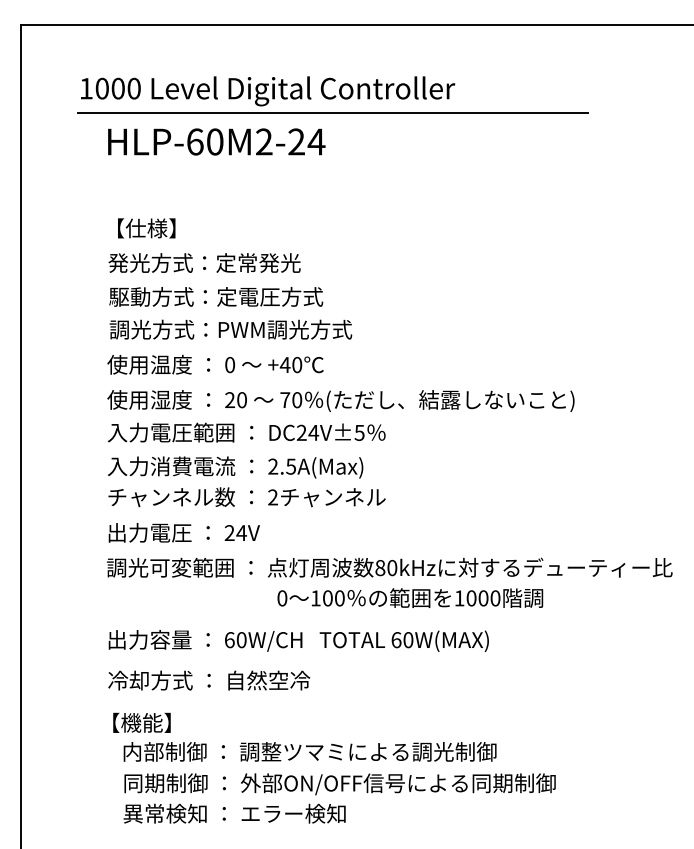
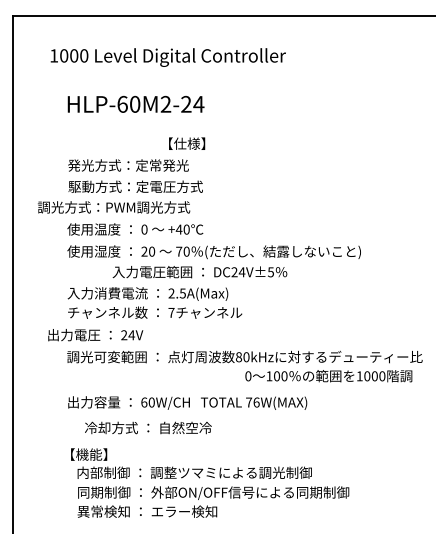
line: (333, 111) -> (209, 70), removed
text: (215, 140) -> (135, 103), moved
text: (147, 228) -> (187, 143), moved
text: (231, 329) -> (114, 207), moved
text: (245, 433) -> (199, 272), moved
text: (273, 496) -> (171, 312), 2 -> 7
text: (183, 533) -> (95, 335), moved
text: (409, 598) -> (328, 376), moved
text: (401, 640) -> (252, 402), 60W(MAX) -> 76W(MAX)
text: (209, 679) -> (148, 427), moved

